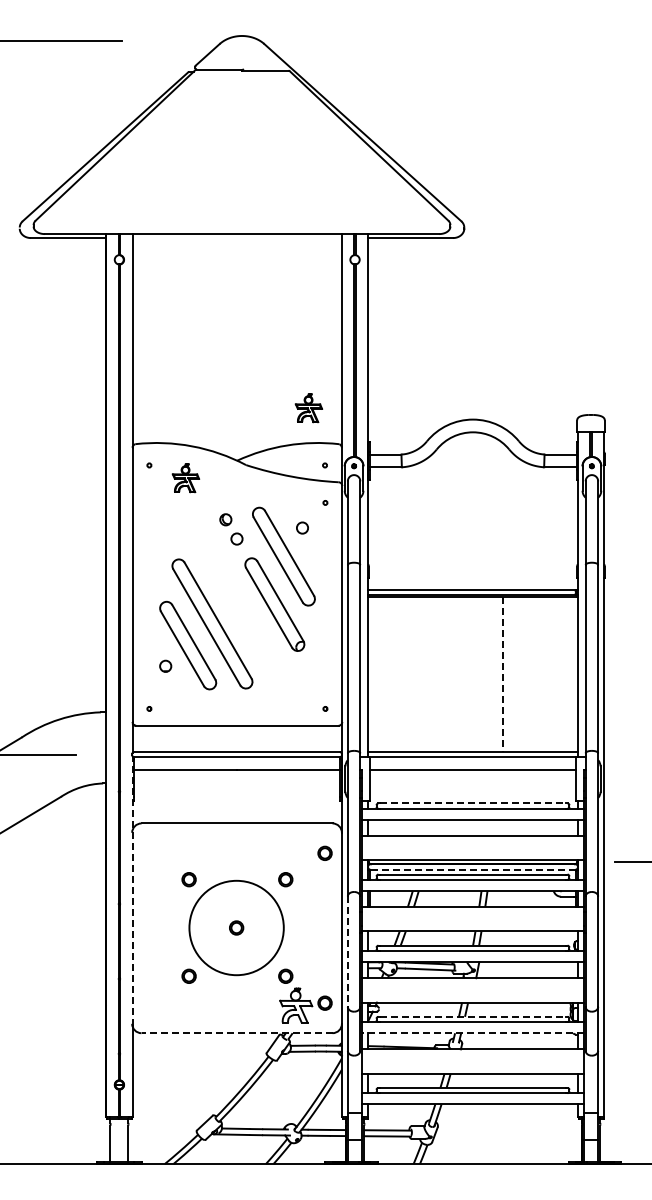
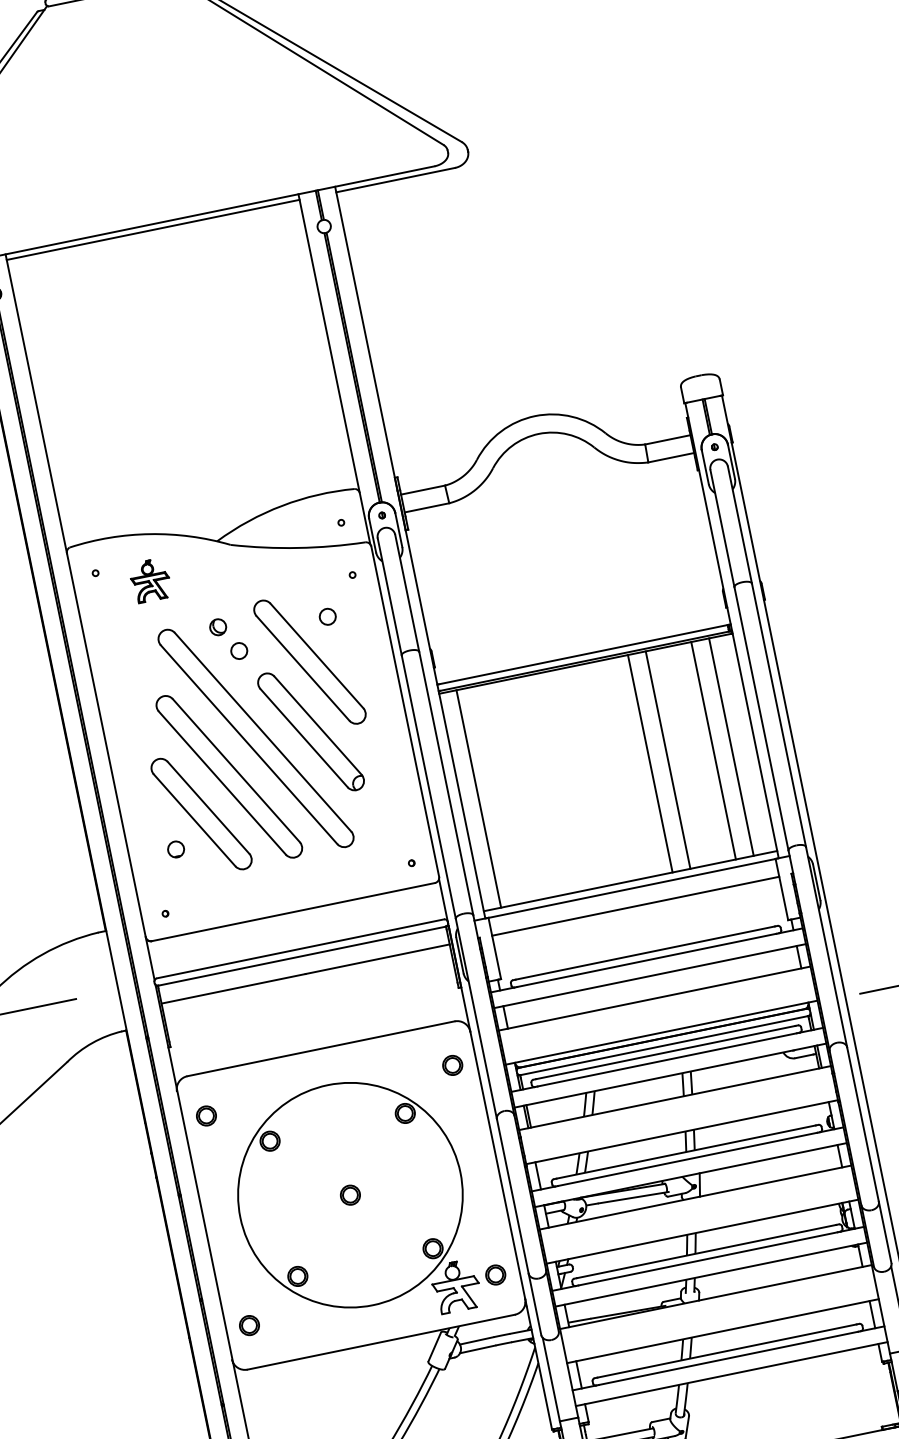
line: (236, 238) -> (152, 230), added
part: (308, 408) -> (301, 447), removed
part: (236, 601) -> (256, 738), added
line: (380, 674) -> (478, 799), added
line: (503, 674) -> (650, 763), dashed -> solid
line: (515, 674) -> (667, 760), added
line: (548, 674) -> (713, 751), added
line: (561, 674) -> (732, 747), added
line: (473, 803) -> (646, 953), dashed -> solid
part: (148, 852) -> (205, 1114), added
line: (473, 869) -> (664, 1045), dashed -> solid
line: (132, 890) -> (194, 1172), dashed -> solid
circle: (236, 927) -> (350, 1194), size x1.67
line: (347, 952) -> (512, 1197), dashed -> solid
circle: (148, 1002) -> (248, 1324), added
line: (473, 1016) -> (707, 1250), dashed -> solid
line: (237, 1033) -> (381, 1342), dashed -> solid
line: (472, 1033) -> (710, 1275), dashed -> solid

